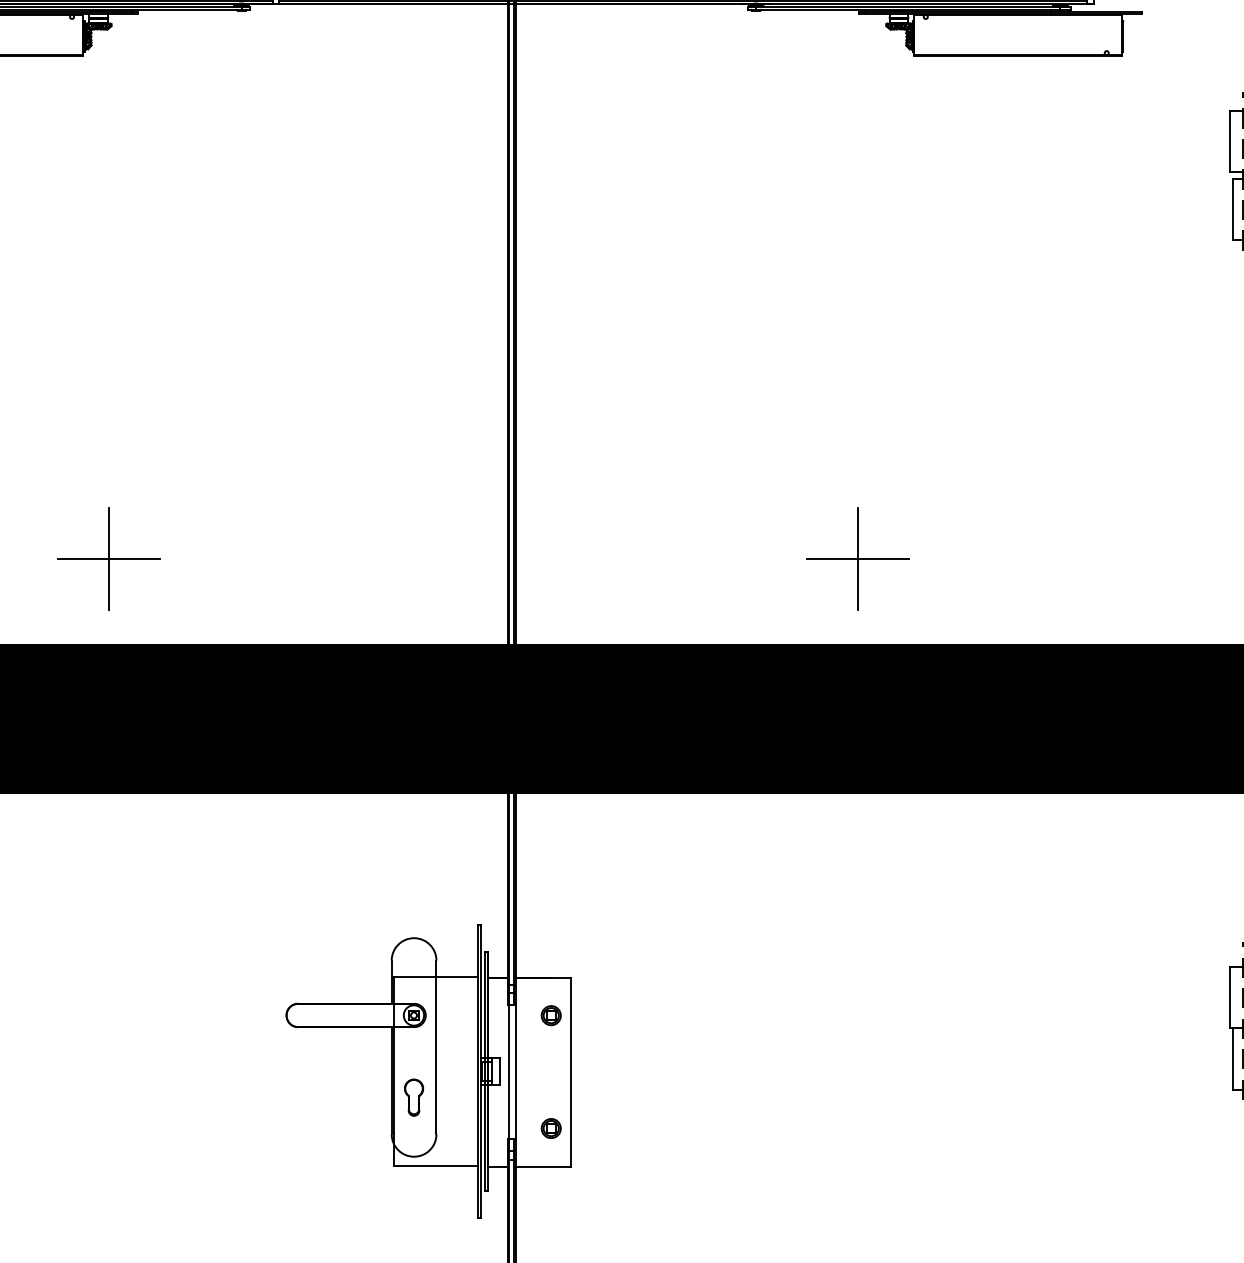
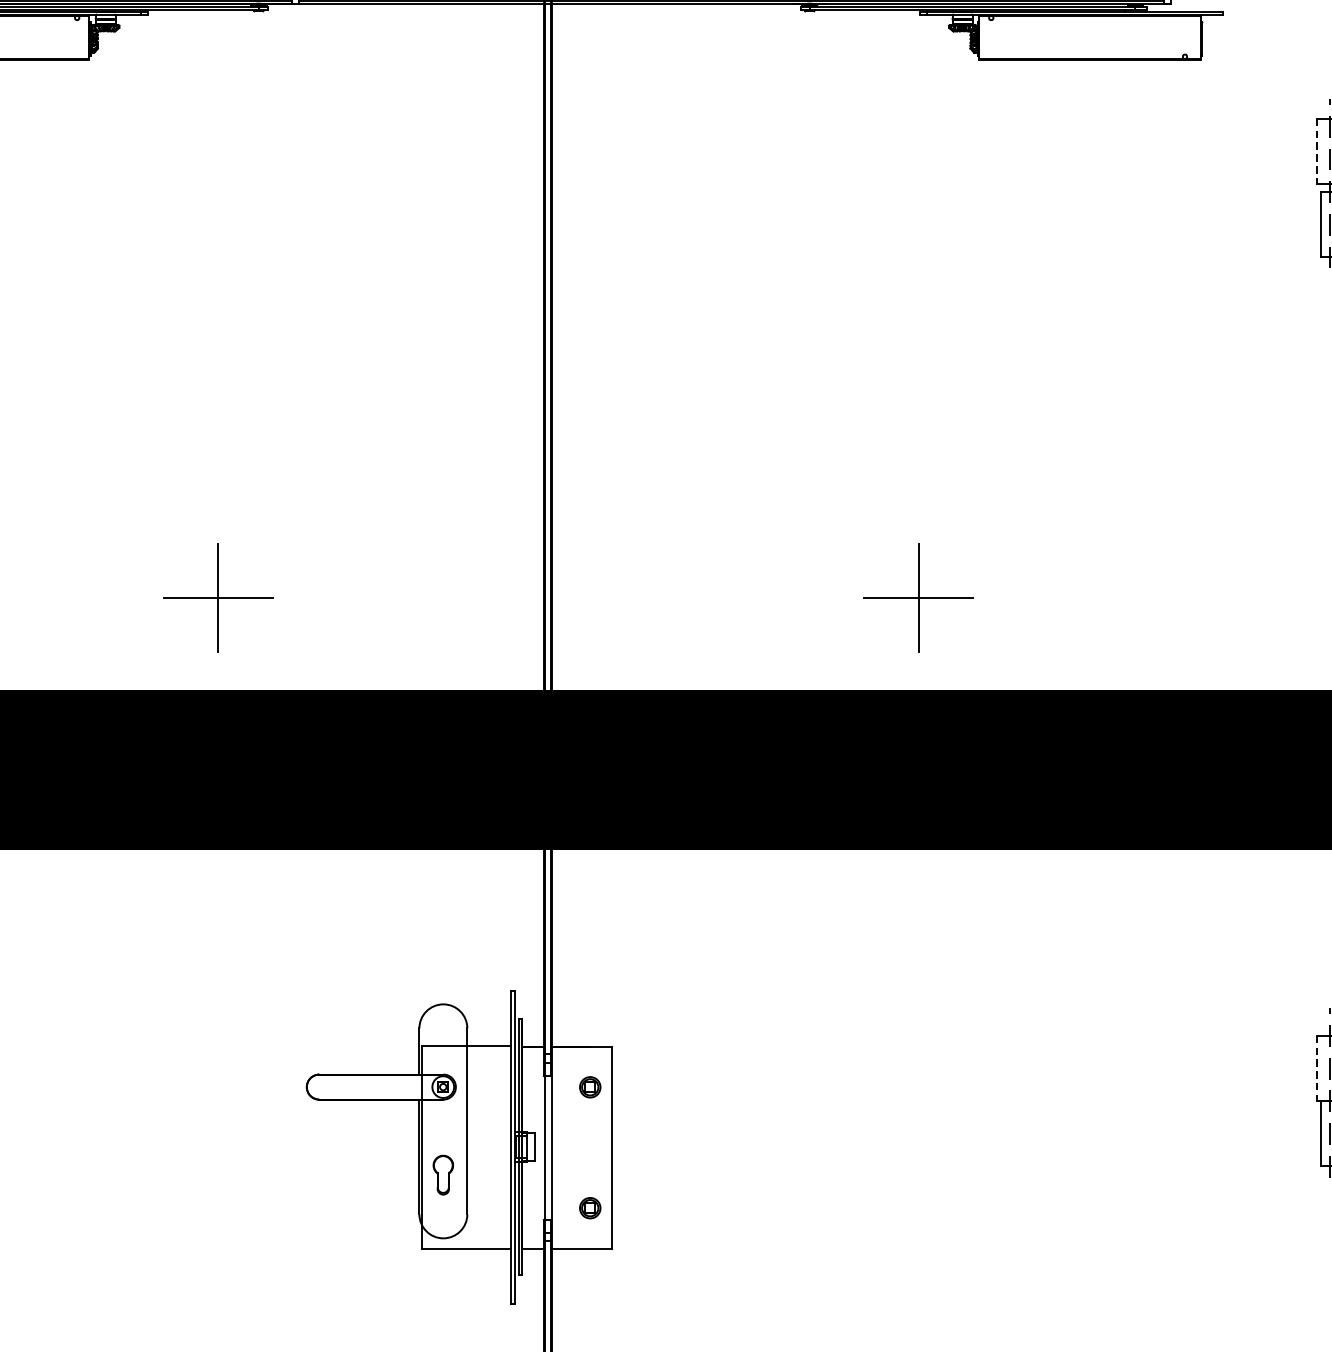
line: (1229, 141) -> (1316, 151), solid -> dashed
part: (108, 558) -> (217, 597), moved
line: (1229, 997) -> (1316, 1067), solid -> dashed

